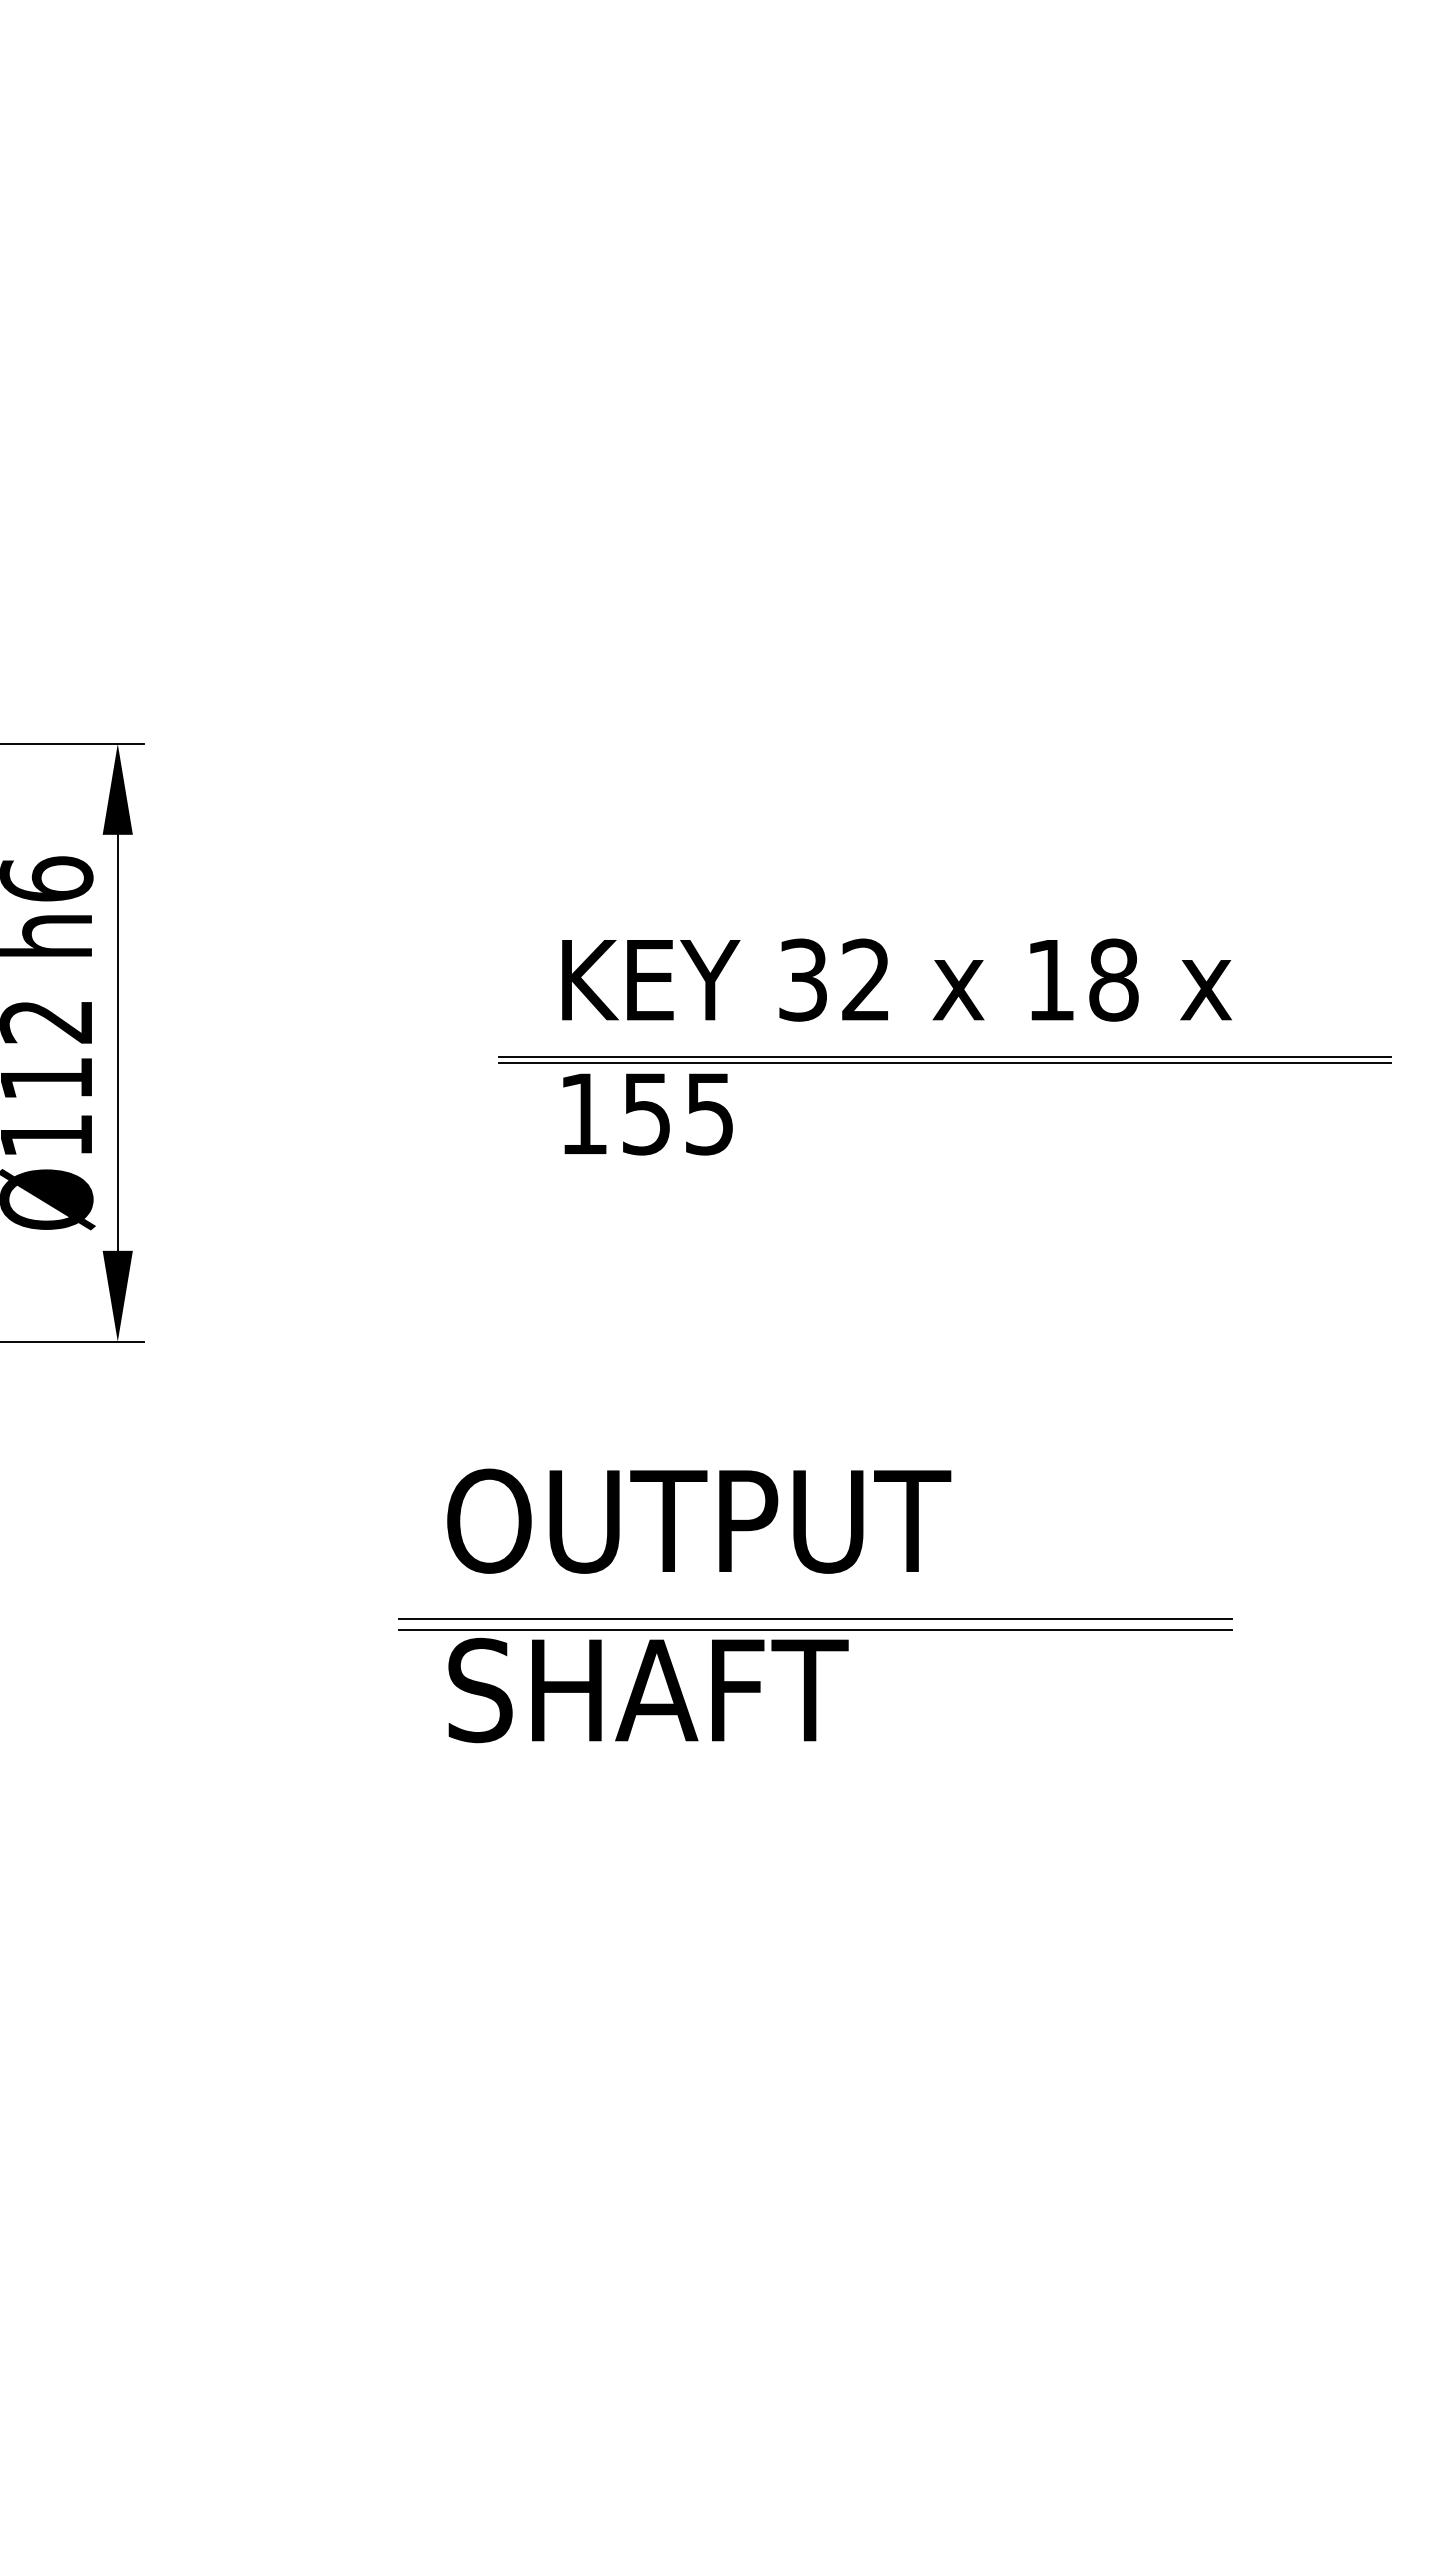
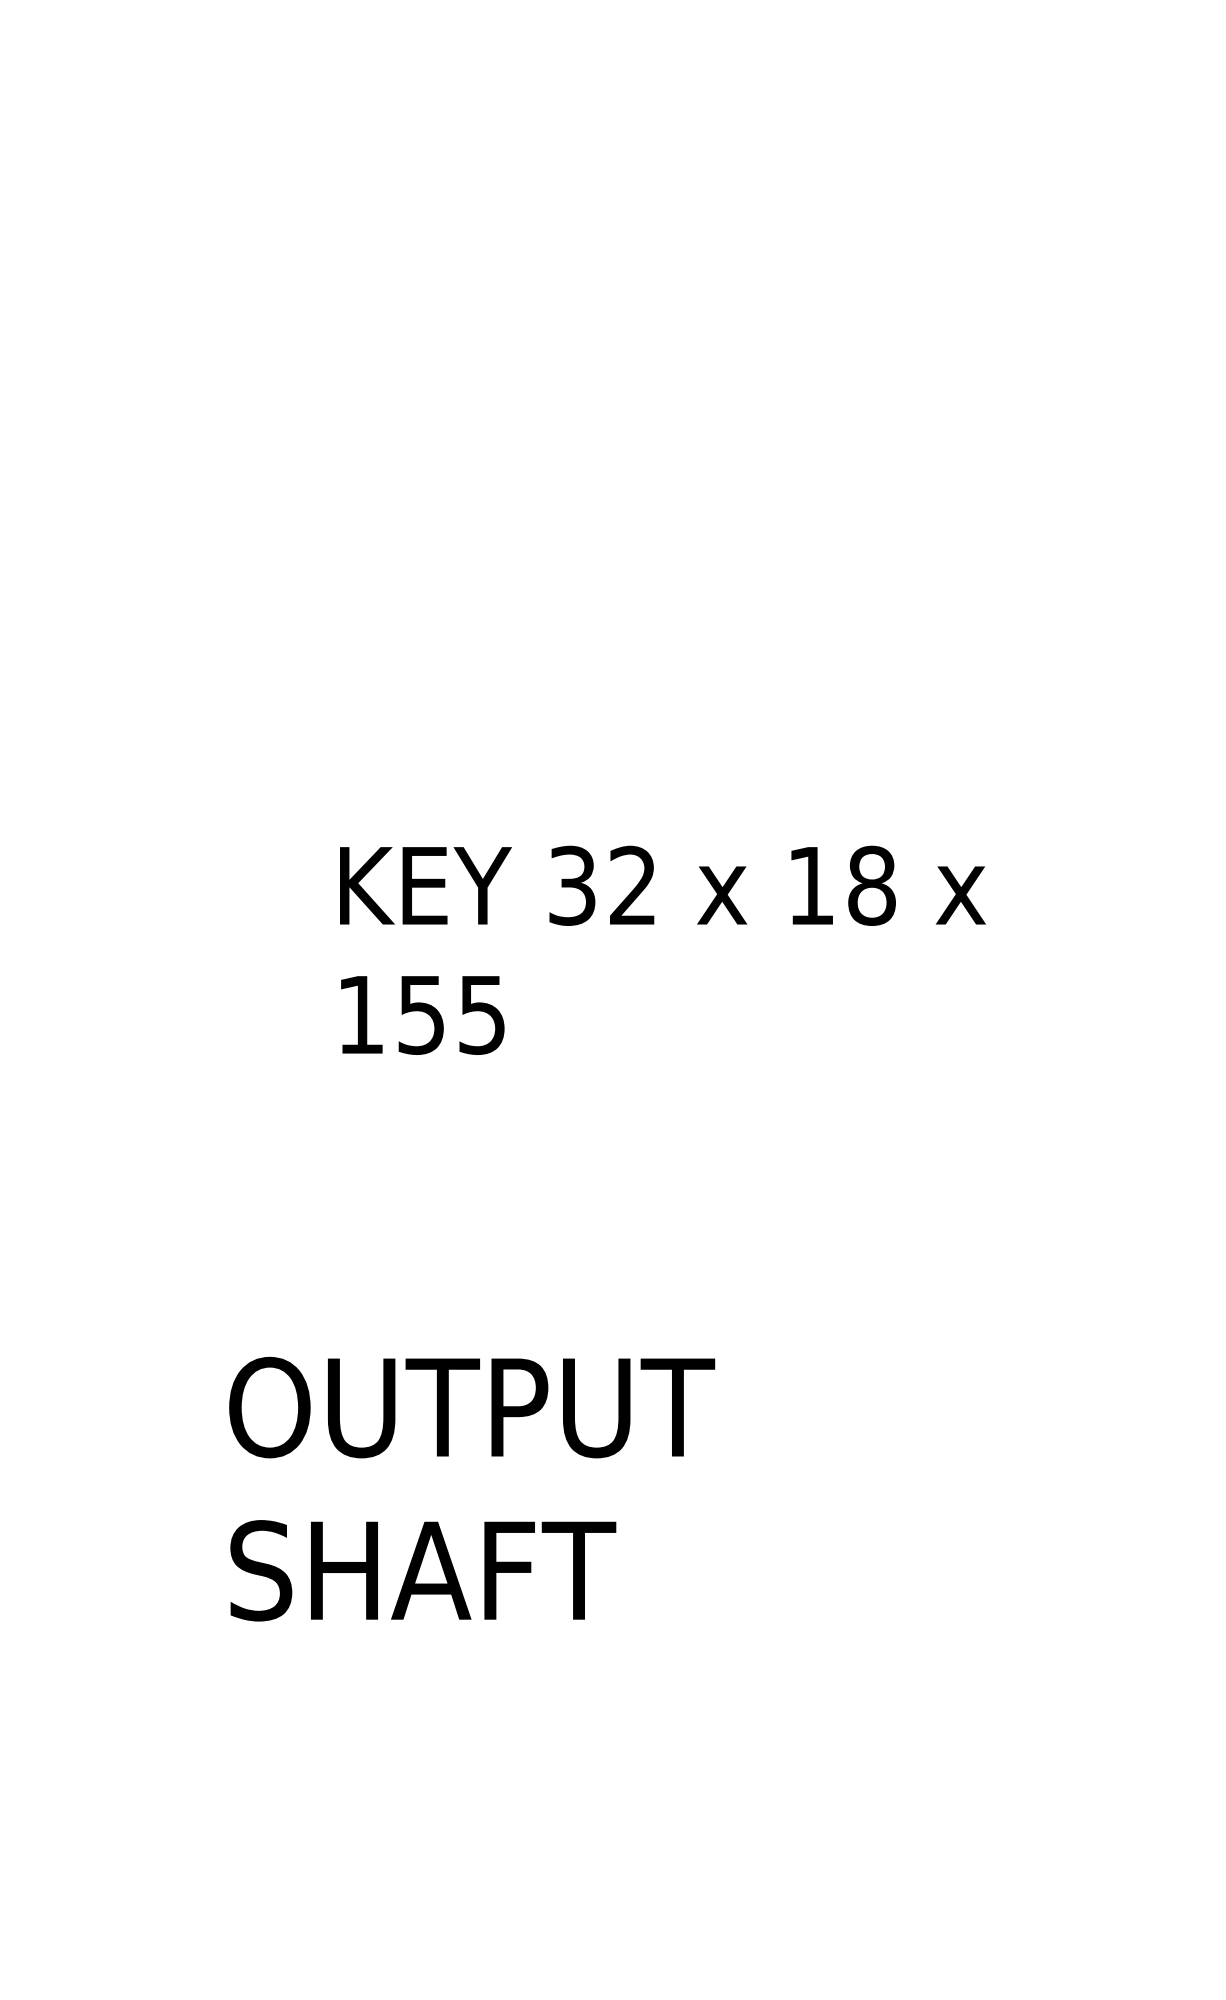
line: (944, 1057) -> (708, 960), removed
line: (944, 1062) -> (708, 965), removed
line: (814, 1619) -> (583, 1502), removed
line: (814, 1629) -> (583, 1511), removed

